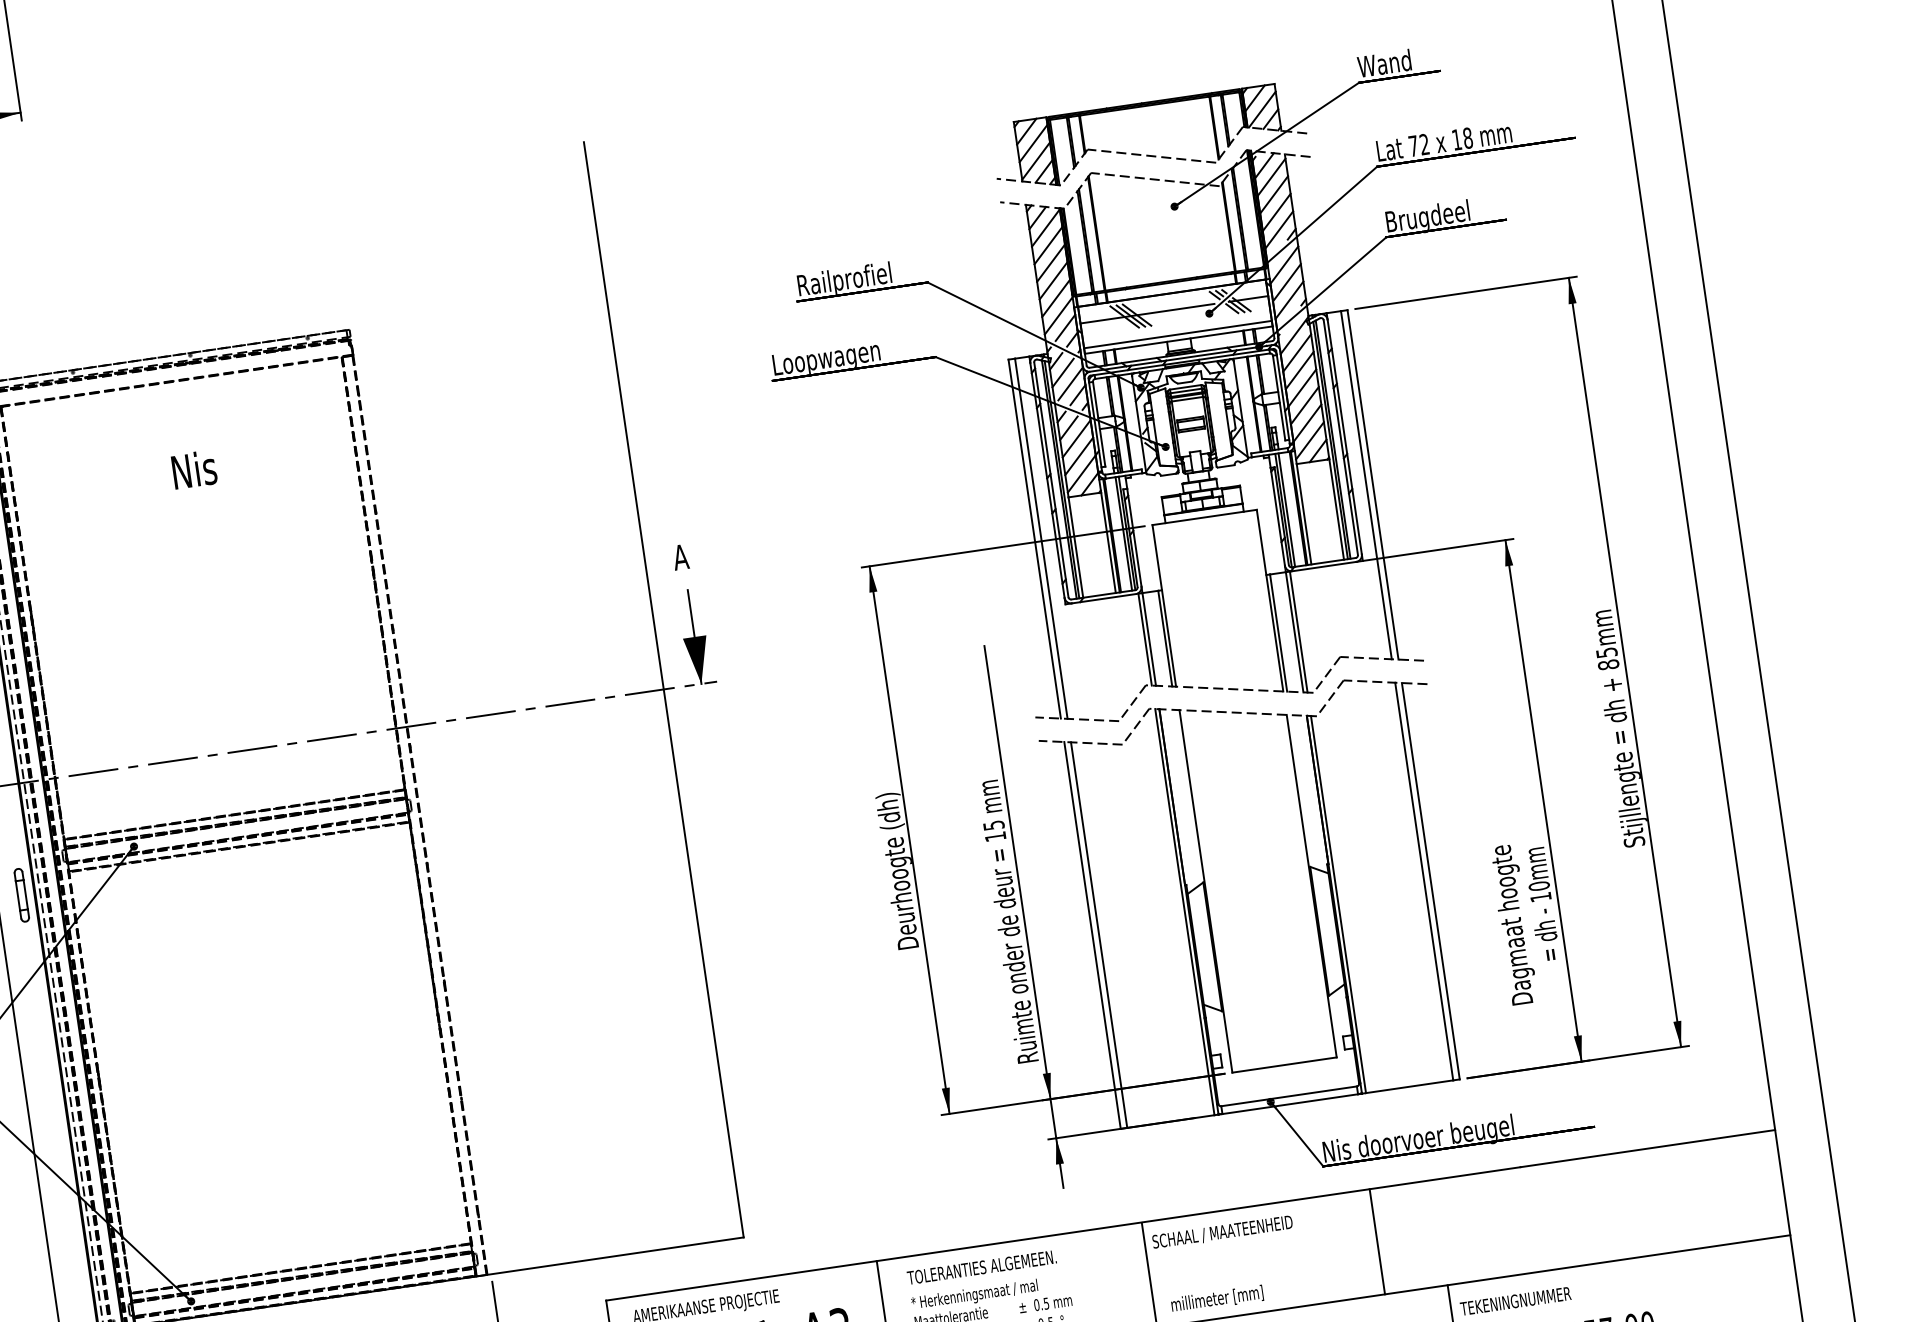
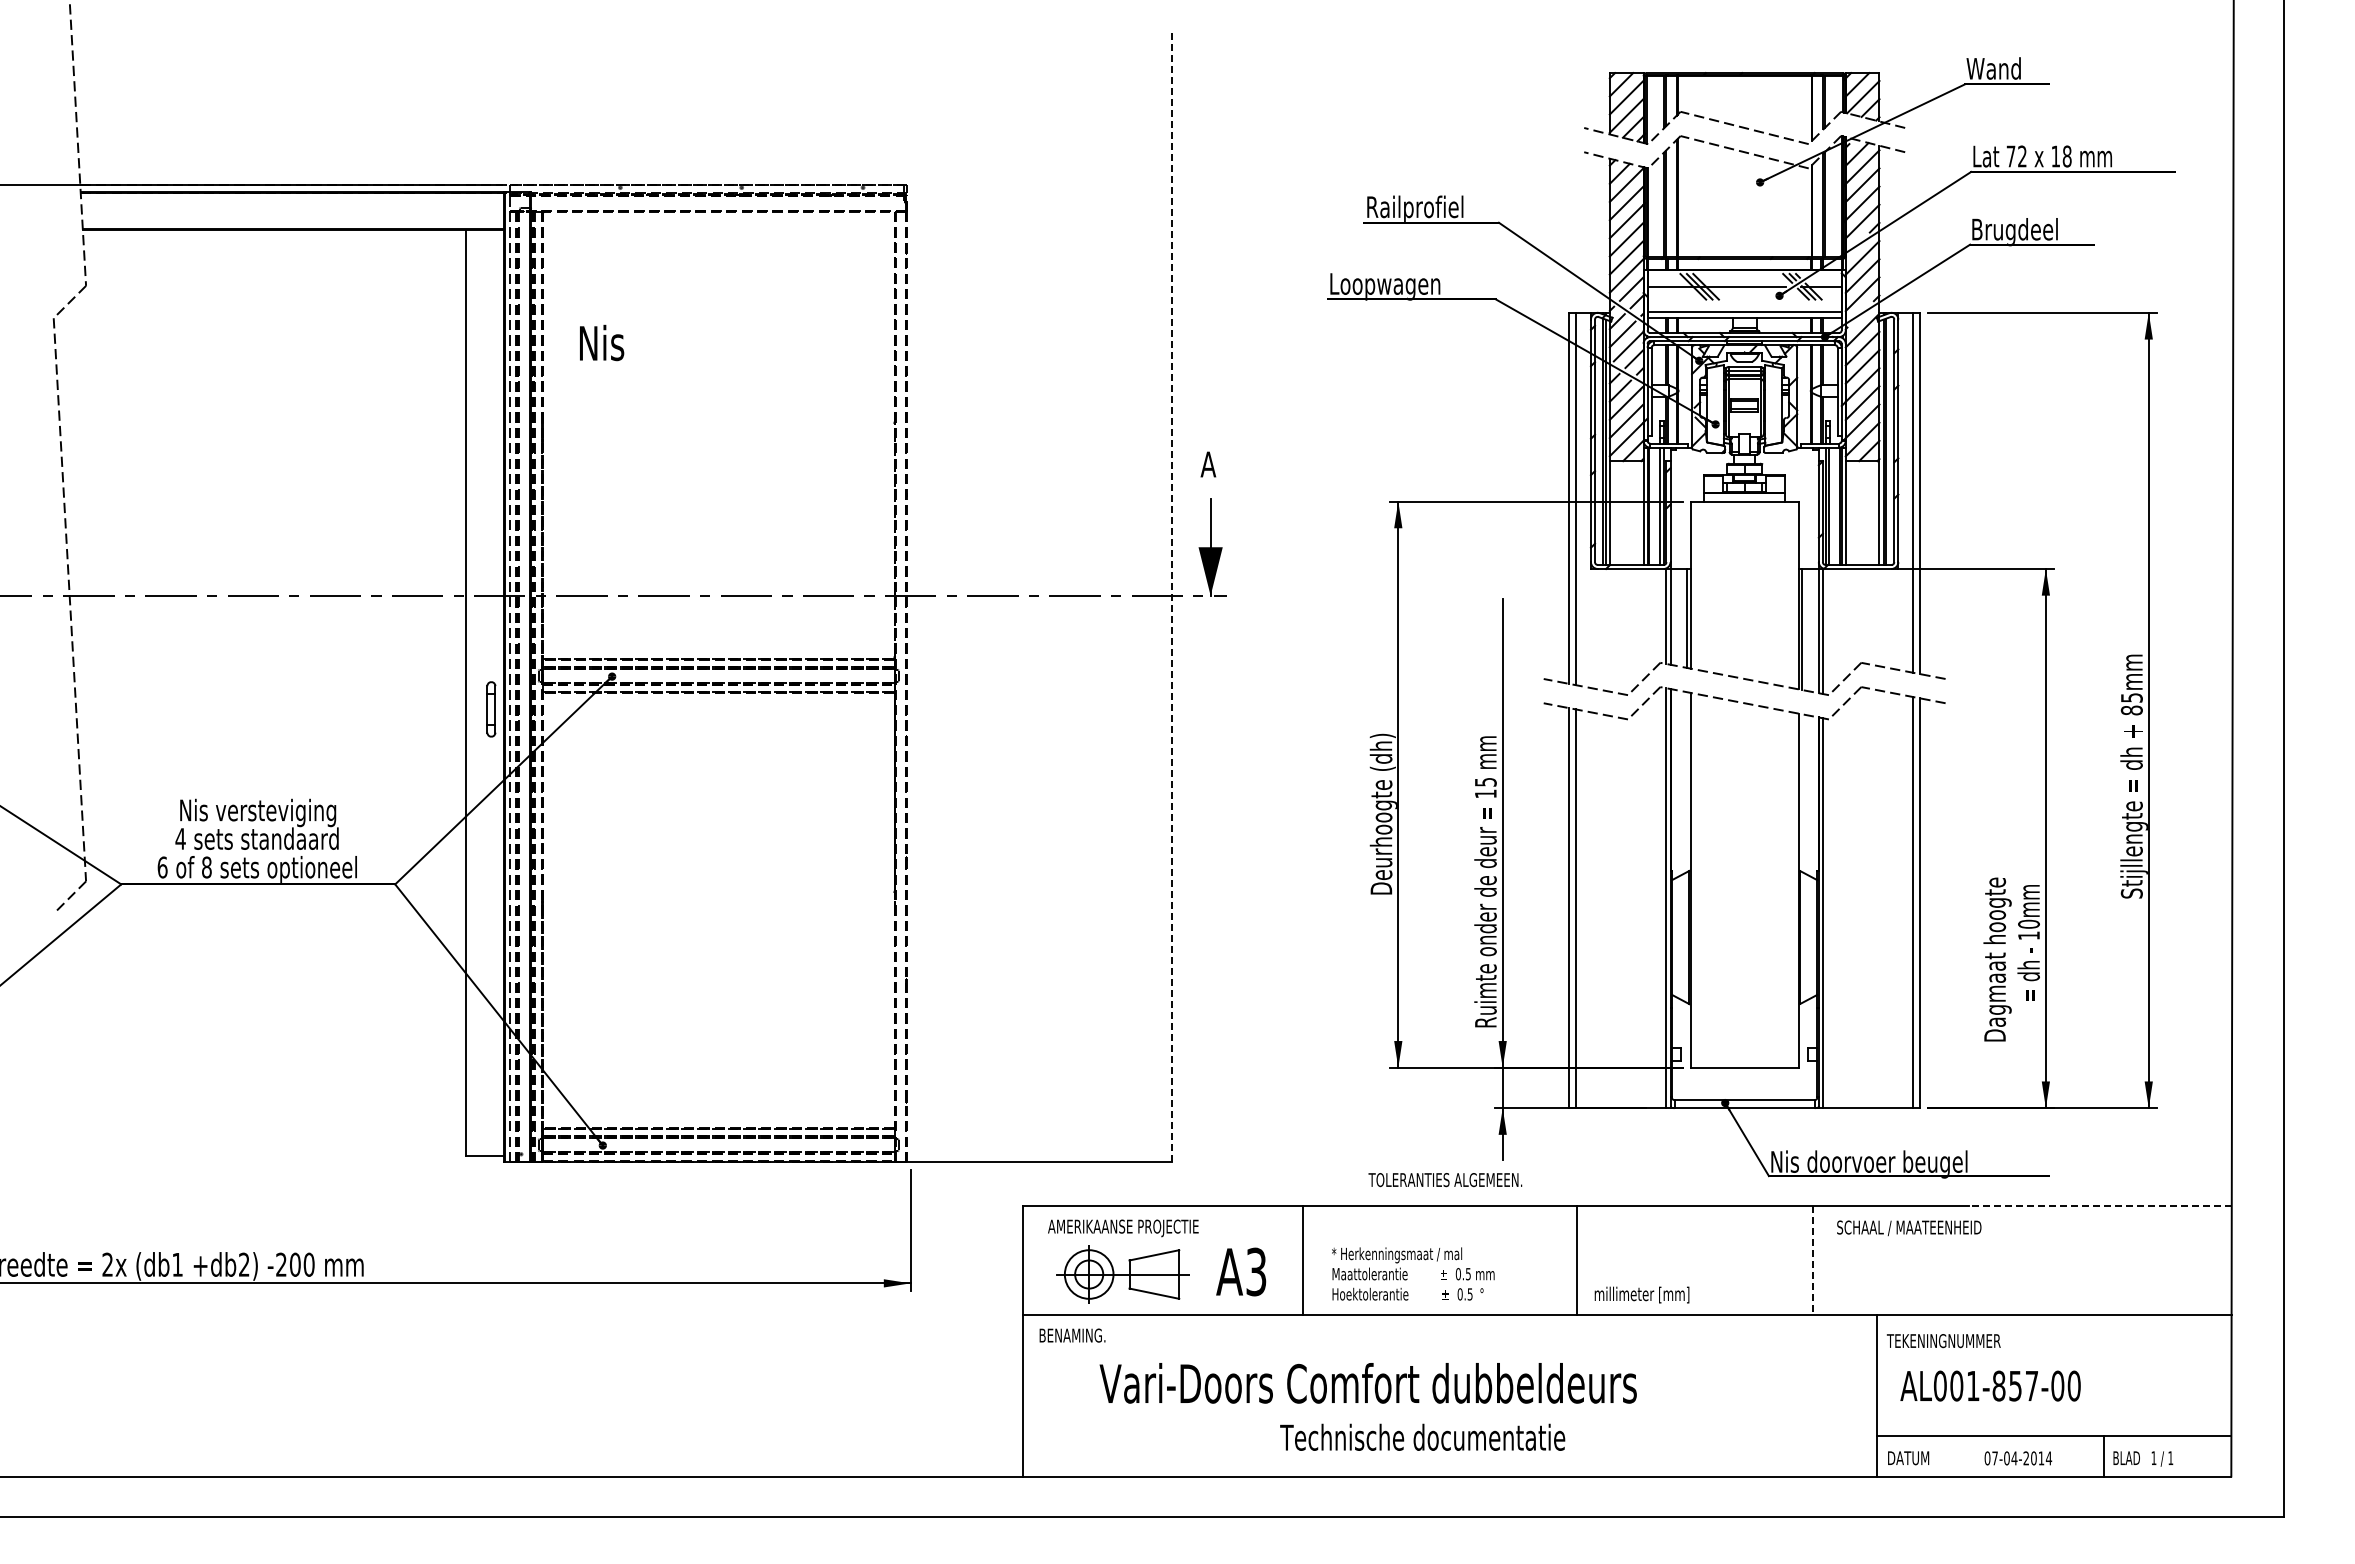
text: (194, 469) -> (602, 342), moved
line: (663, 689) -> (1171, 595), solid -> dashed
line: (1648, 1149) -> (2100, 1206), solid -> dashed
text: (1222, 1232) -> (1909, 1228), moved
line: (1377, 1241) -> (1812, 1260), solid -> dashed
text: (982, 1267) -> (1445, 1180), moved

